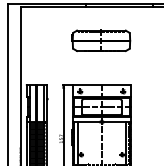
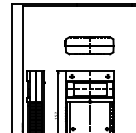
part: (101, 40) -> (89, 45), moved

